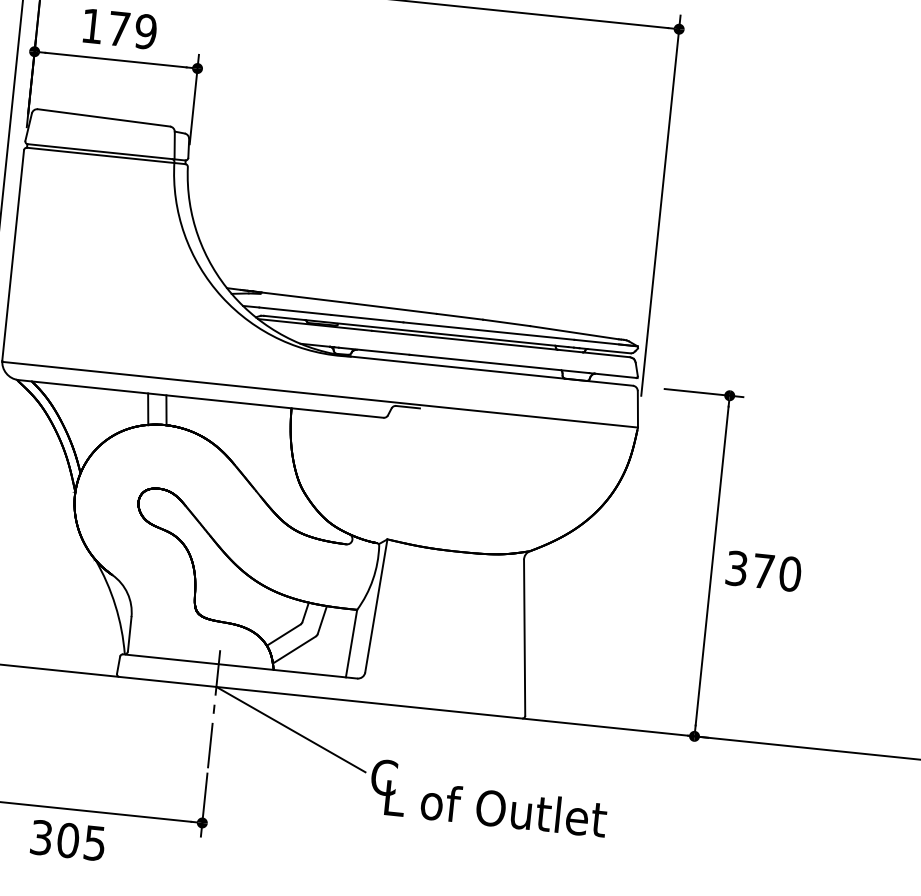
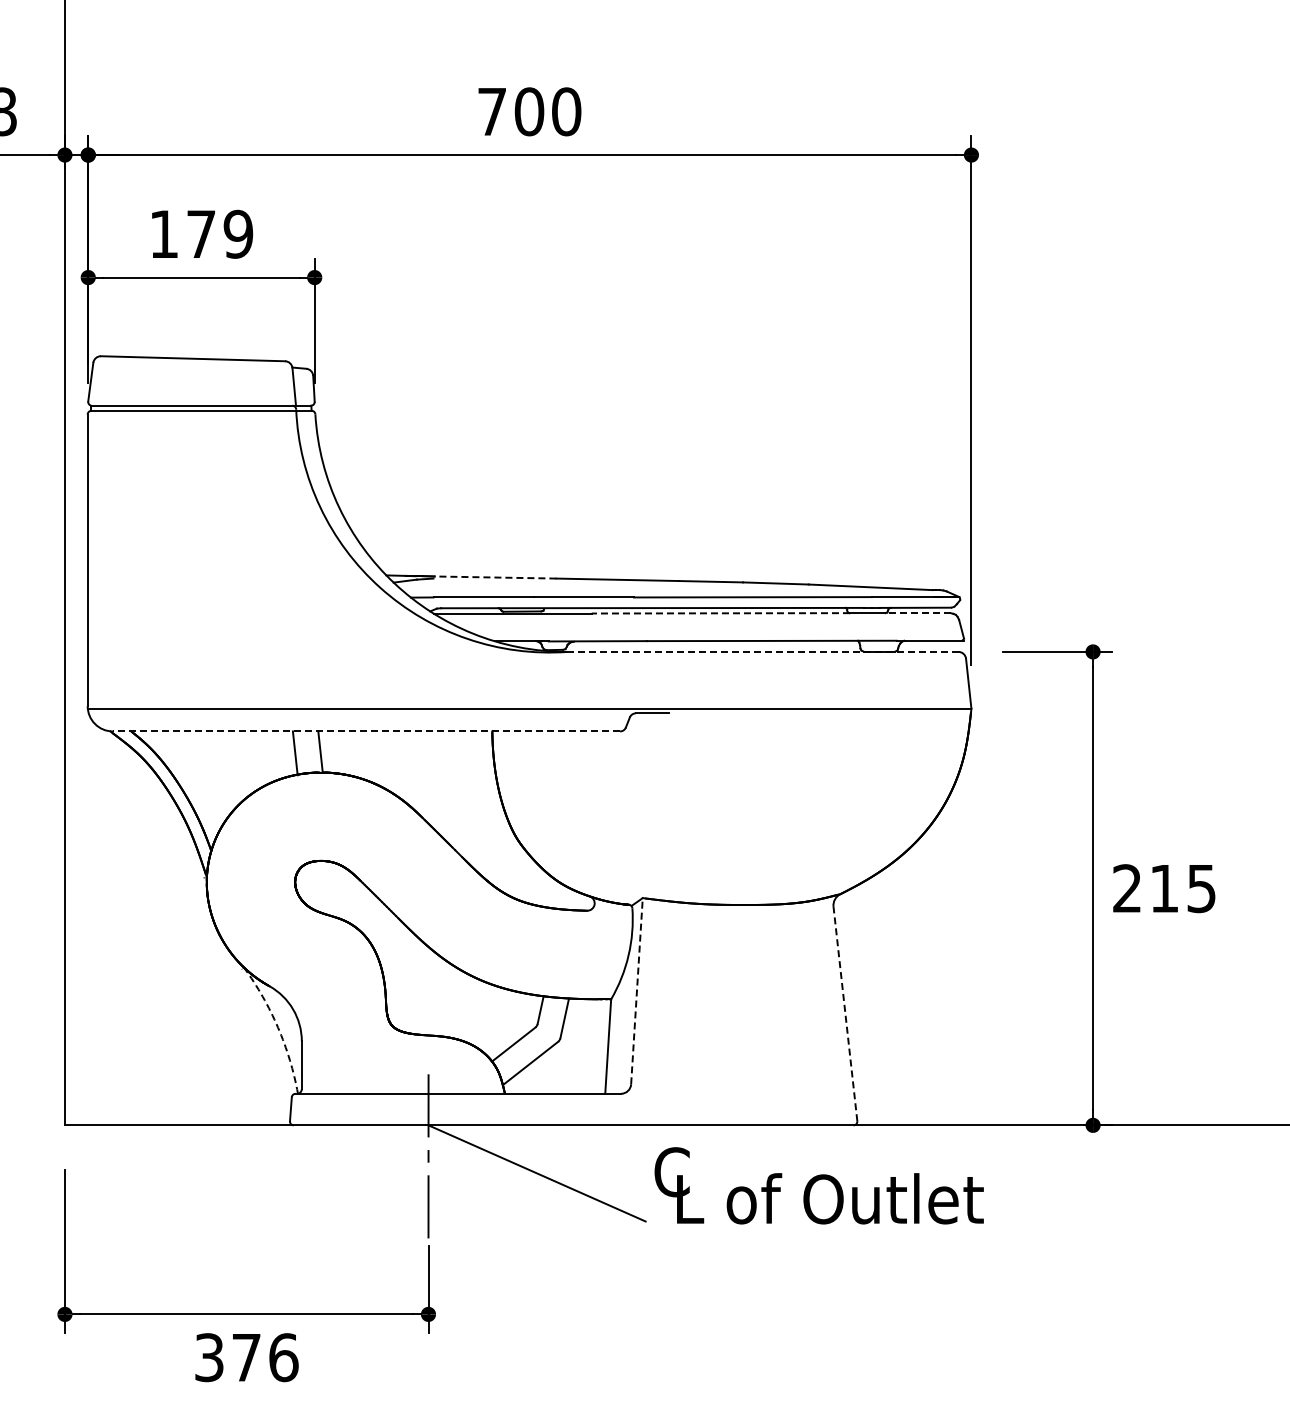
line: (305, 297) -> (495, 577), solid -> dashed
line: (464, 340) -> (720, 613), solid -> dashed
line: (606, 355) -> (917, 613), solid -> dashed
line: (491, 370) -> (762, 651), solid -> dashed
line: (201, 398) -> (366, 731), solid -> dashed
text: (763, 571) -> (1164, 888), 370 -> 215
arc: (115, 605) -> (278, 1027), solid -> dashed
line: (376, 605) -> (636, 990), solid -> dashed
line: (524, 638) -> (845, 1014), solid -> dashed
text: (488, 798) -> (818, 1185), moved
text: (81, 841) -> (265, 1357), 305 -> 376

